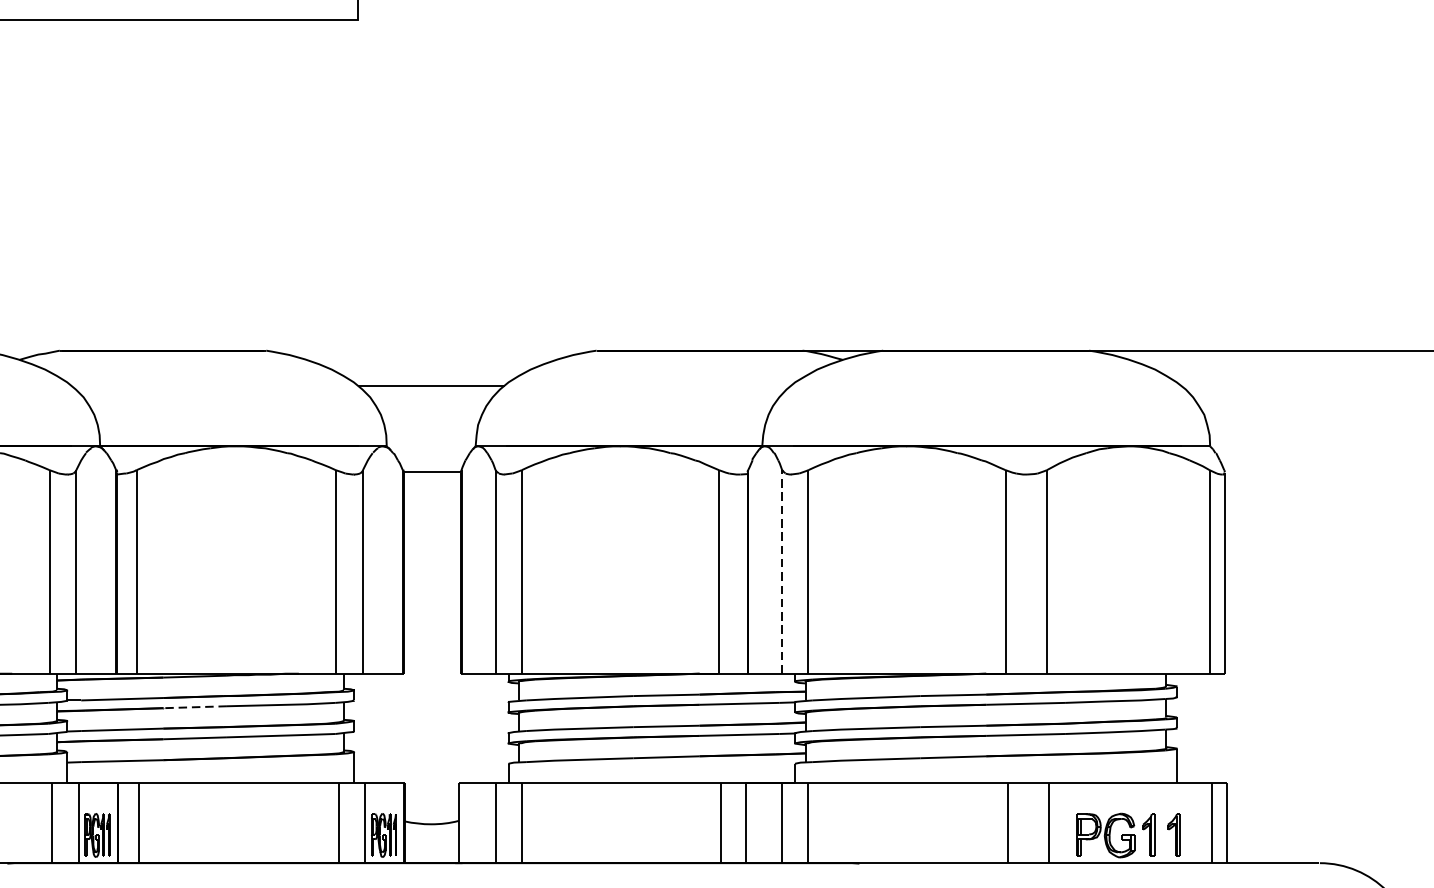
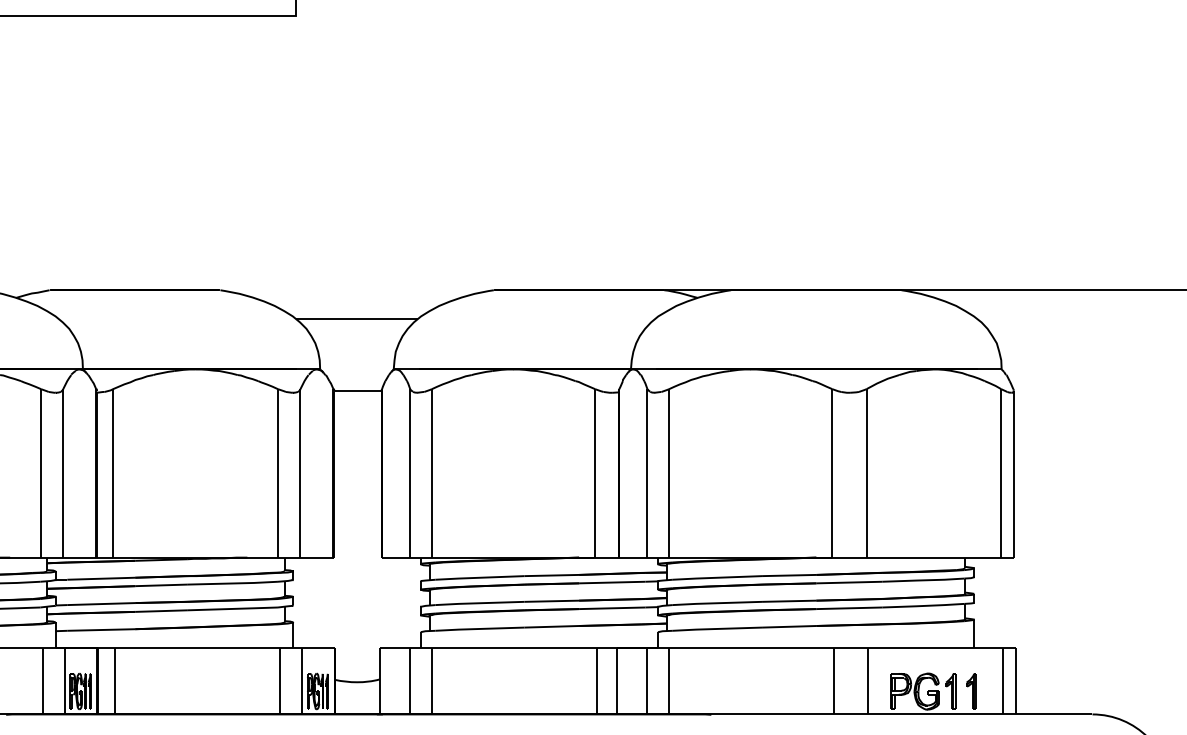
line: (782, 570) -> (647, 472), dashed -> solid
line: (195, 707) -> (161, 585), dashed -> solid

